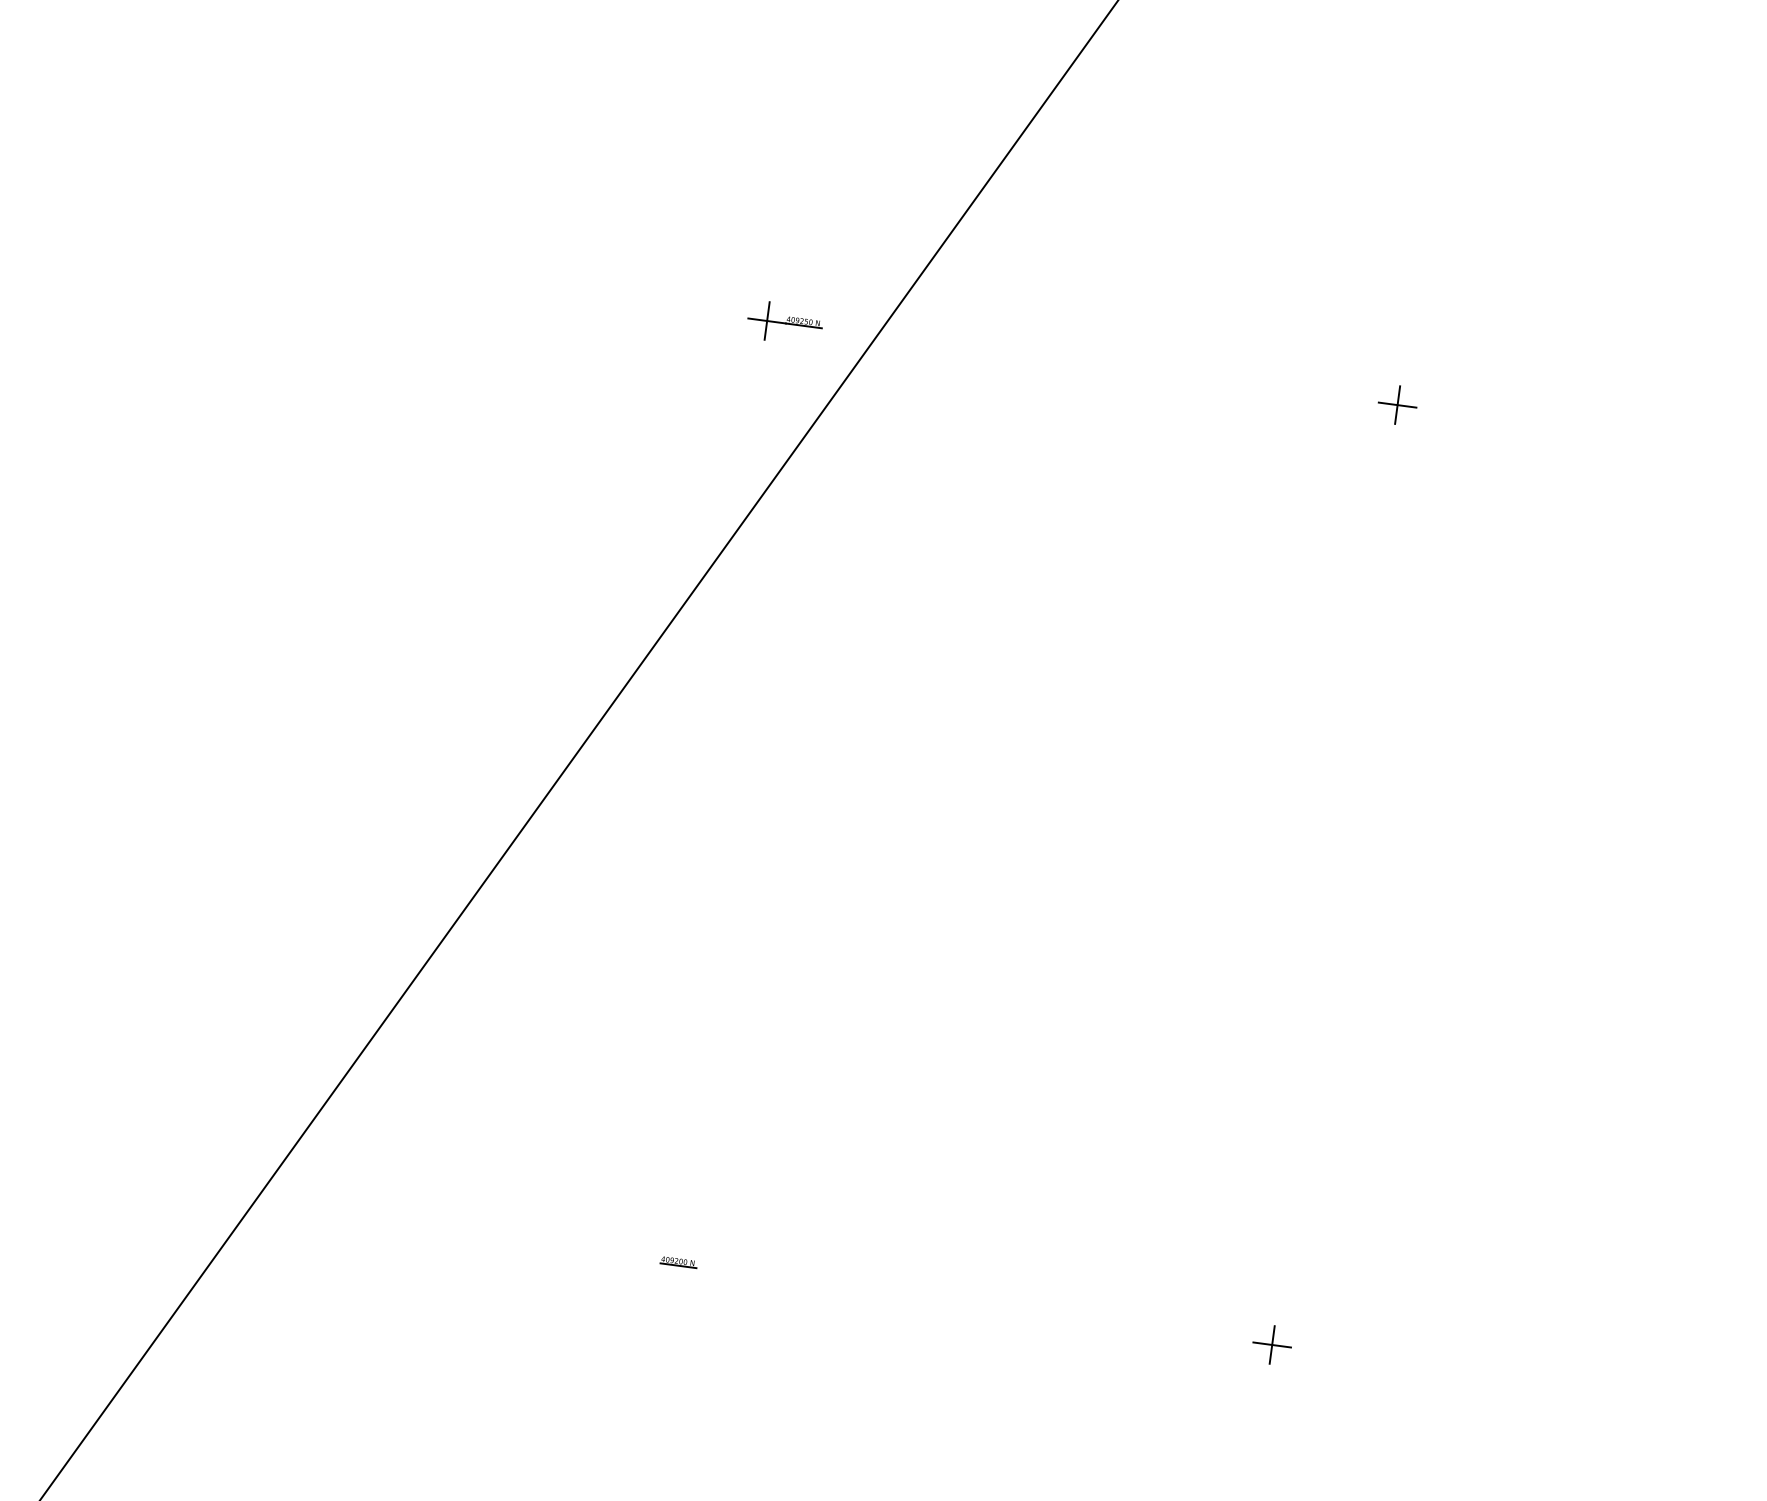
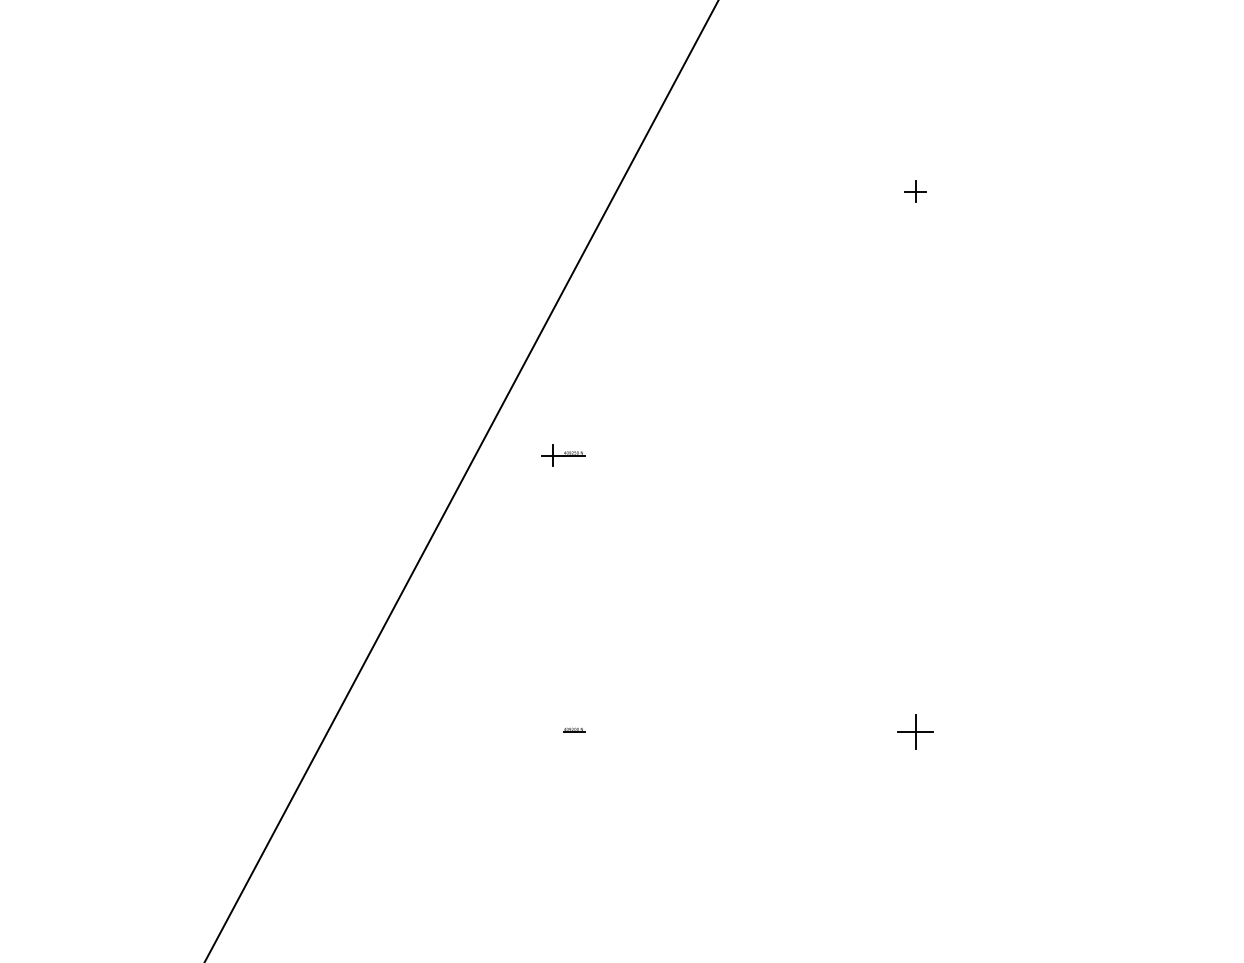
part: (785, 323) -> (563, 455), moved
part: (1272, 1344) -> (915, 731), size x1.6

